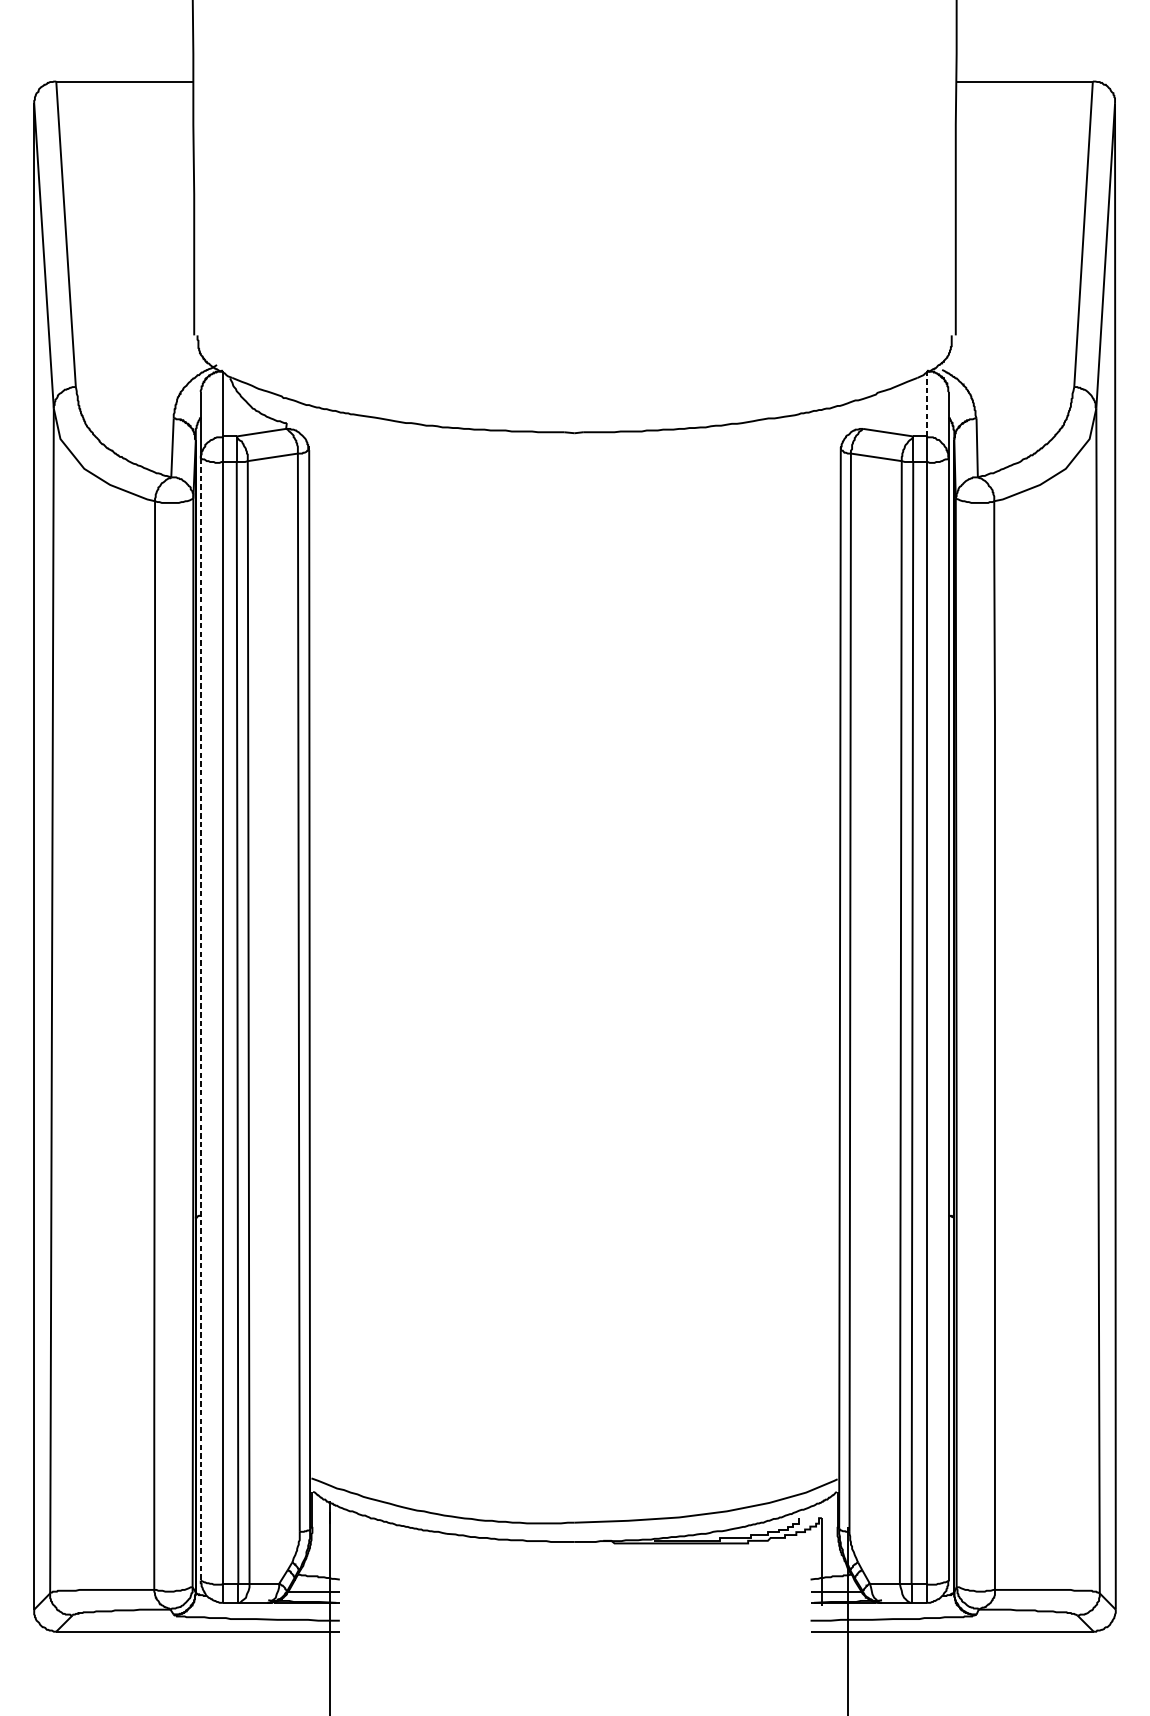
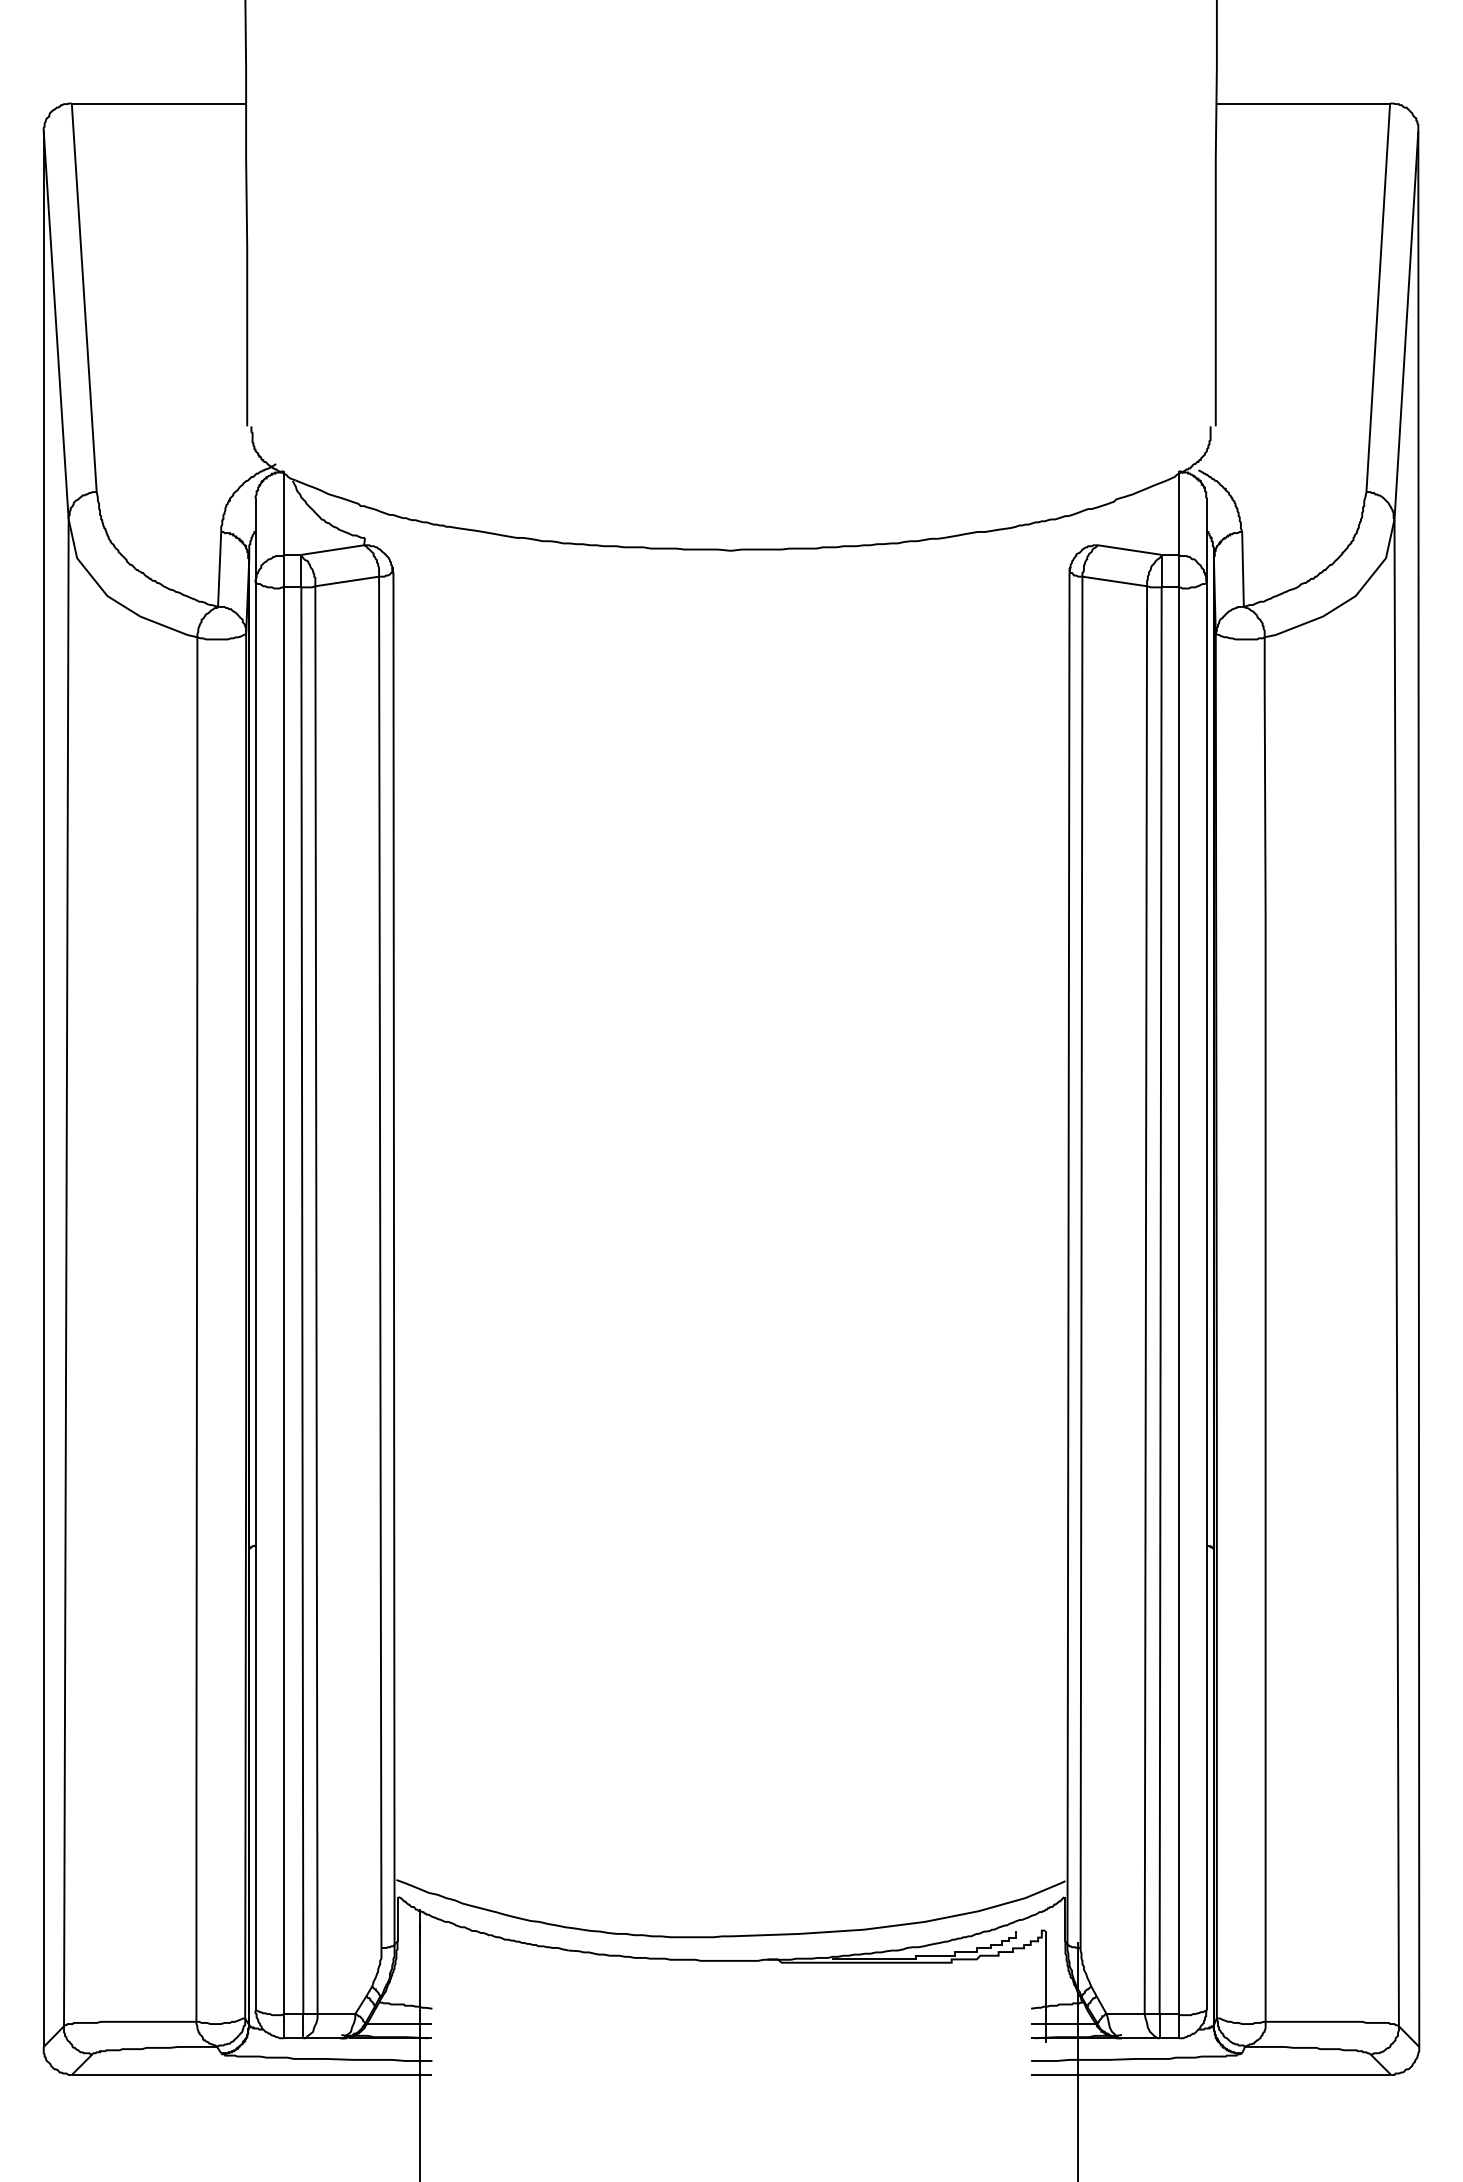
line: (927, 403) -> (1179, 513), dashed -> solid
line: (200, 1019) -> (255, 1296), dashed -> solid

